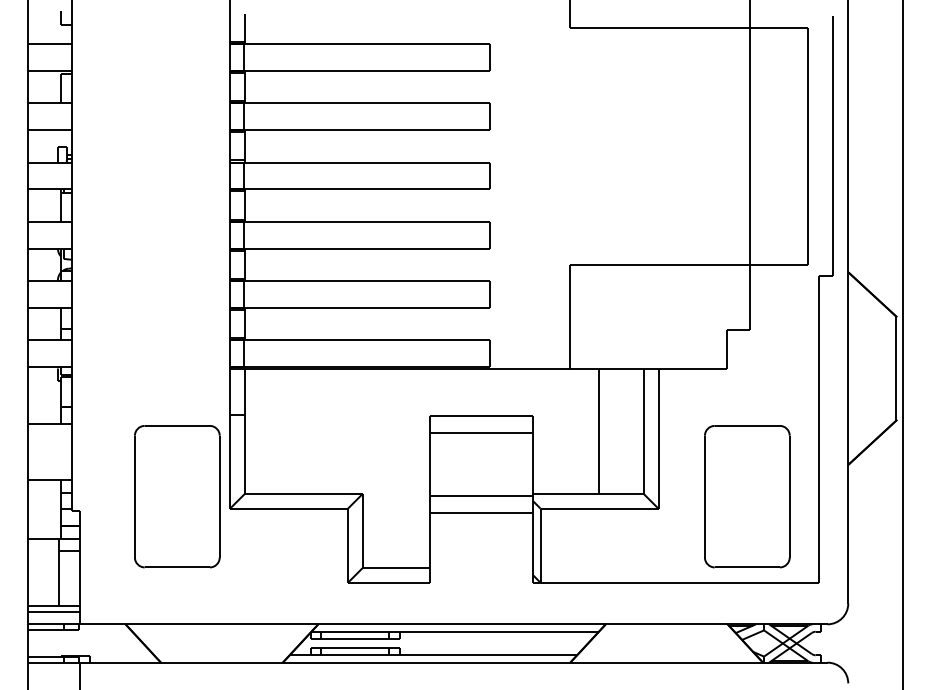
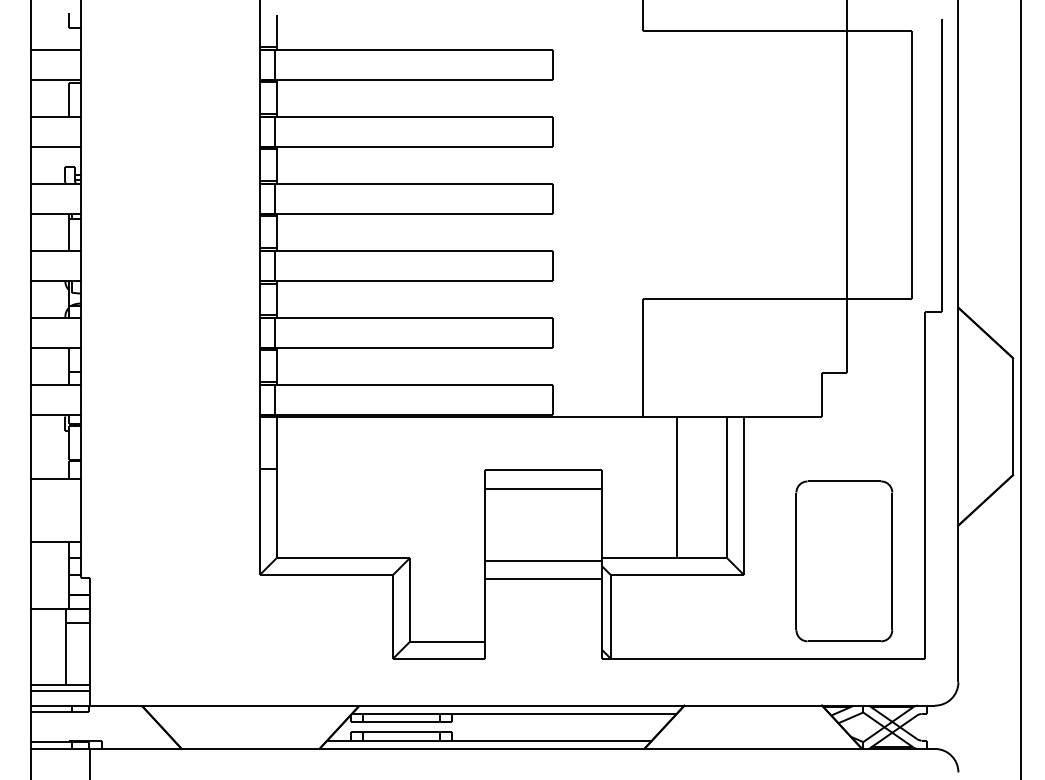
part: (177, 496) -> (200, 561), removed

